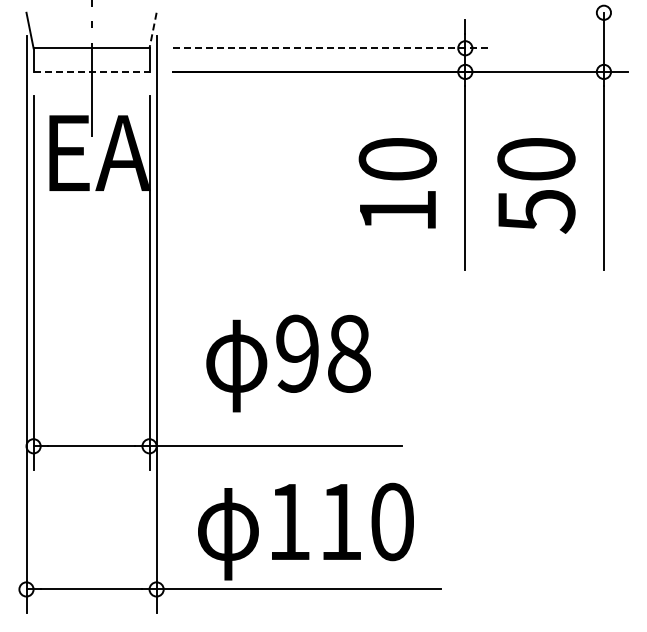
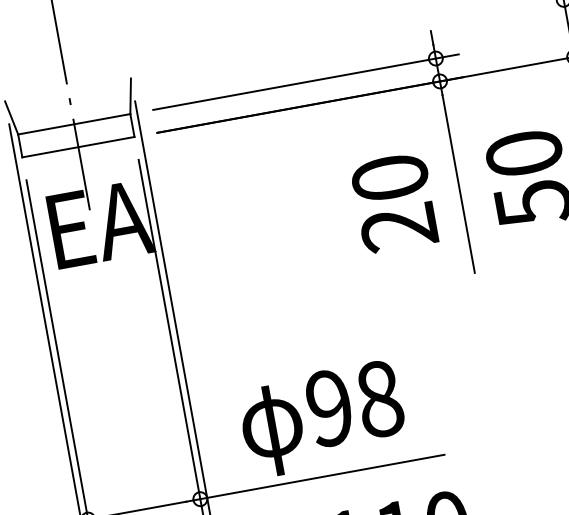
line: (152, 31) -> (130, 97), dashed -> solid
line: (331, 48) -> (306, 82), dashed -> solid
line: (91, 71) -> (78, 146), dashed -> solid
text: (396, 210) -> (397, 227), 10 -> 20
text: (288, 363) -> (322, 419), moved

